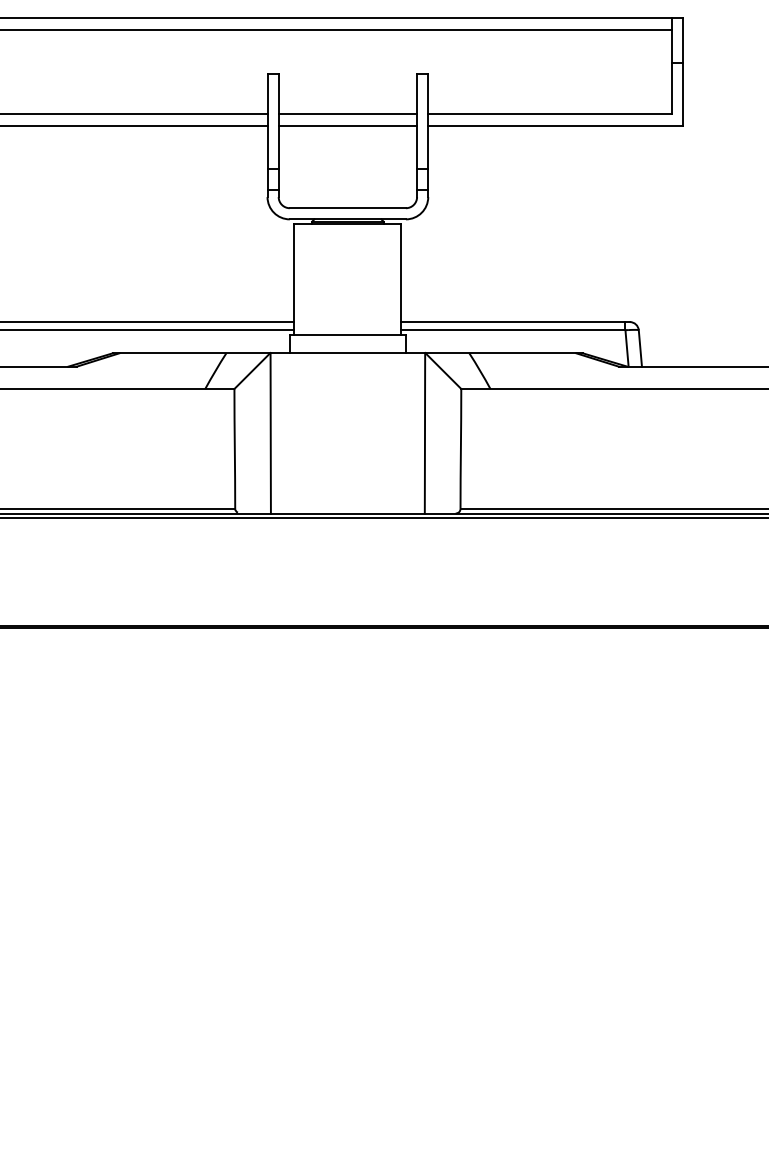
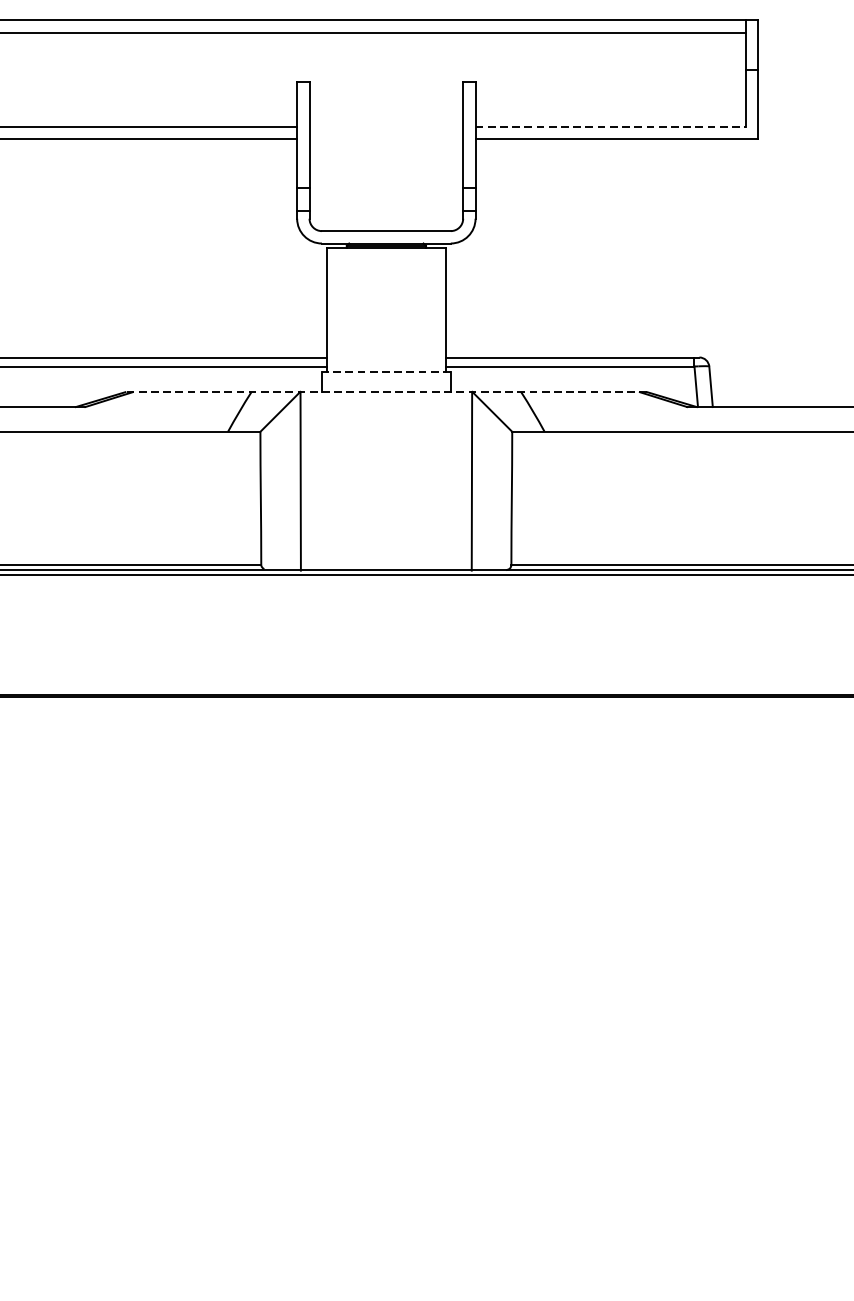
line: (347, 114) -> (385, 127), removed
line: (549, 114) -> (610, 127), solid -> dashed
line: (347, 125) -> (385, 139), removed
line: (347, 335) -> (385, 372), solid -> dashed
line: (347, 353) -> (385, 392), solid -> dashed

